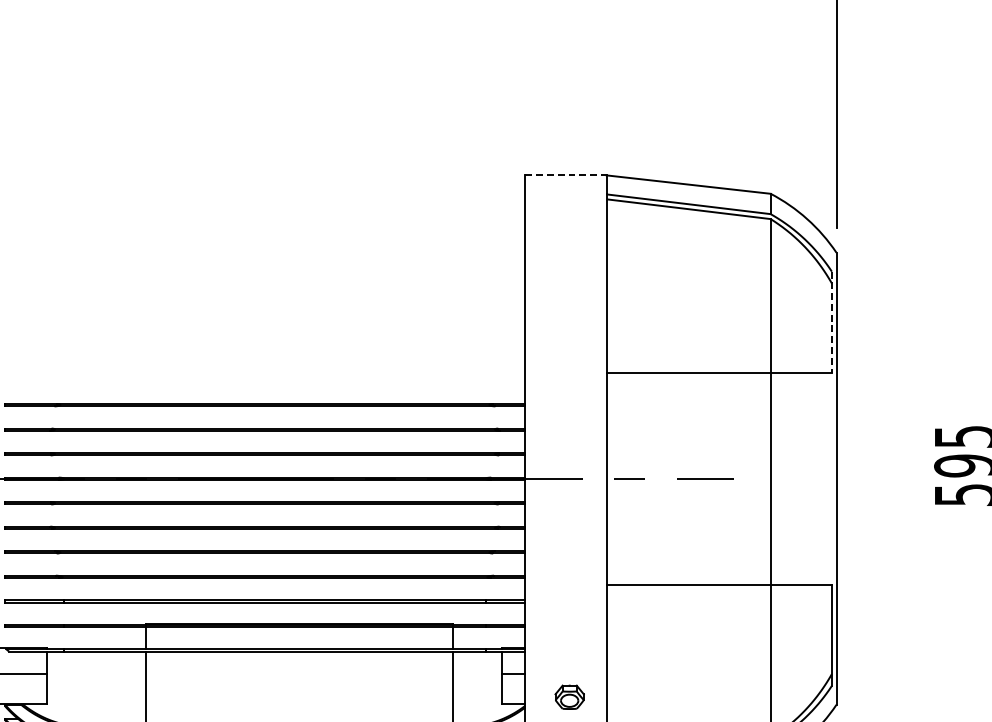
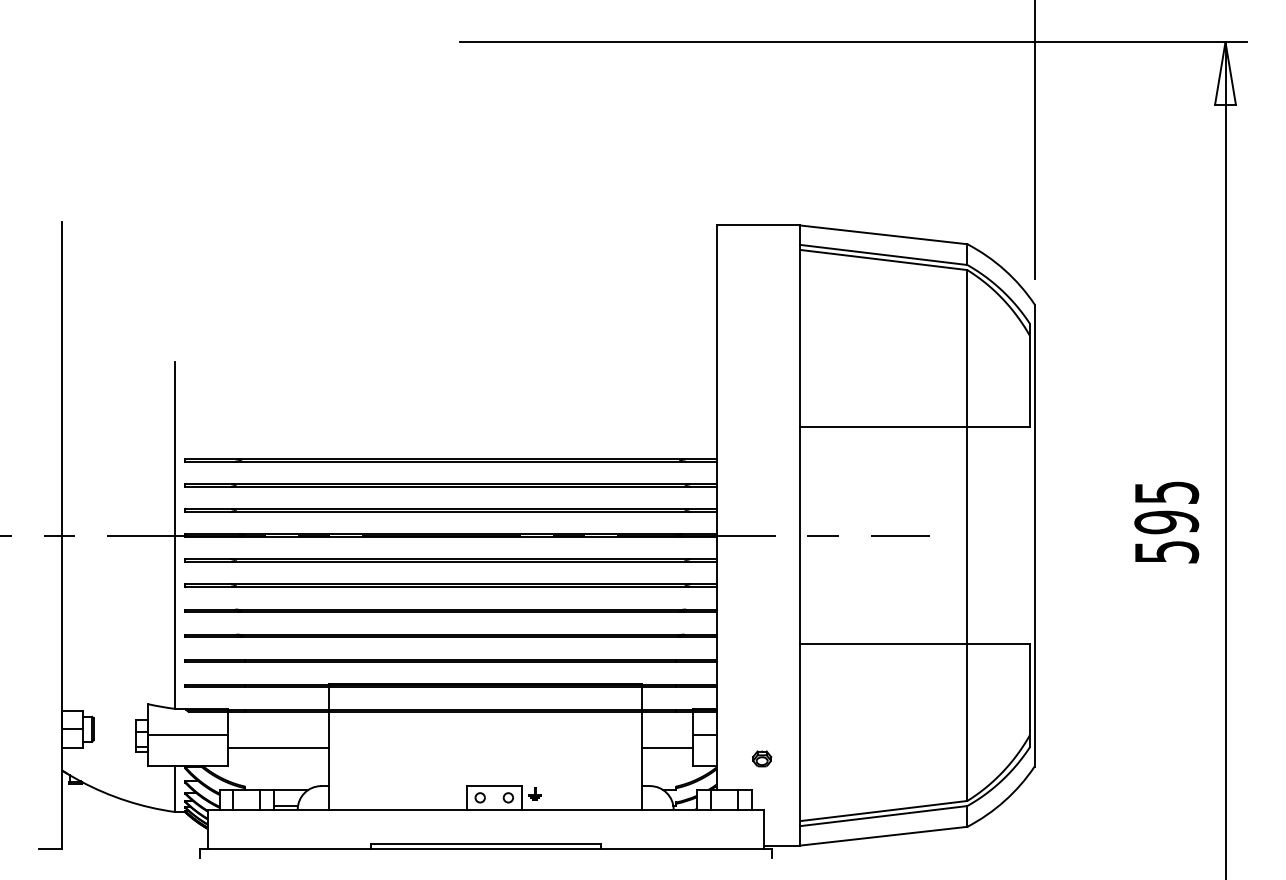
line: (566, 175) -> (758, 225), dashed -> solid
line: (831, 322) -> (1029, 375), dashed -> solid
line: (96, 687) -> (278, 748), added
line: (477, 687) -> (667, 748), added
part: (570, 696) -> (762, 758), size x0.62

